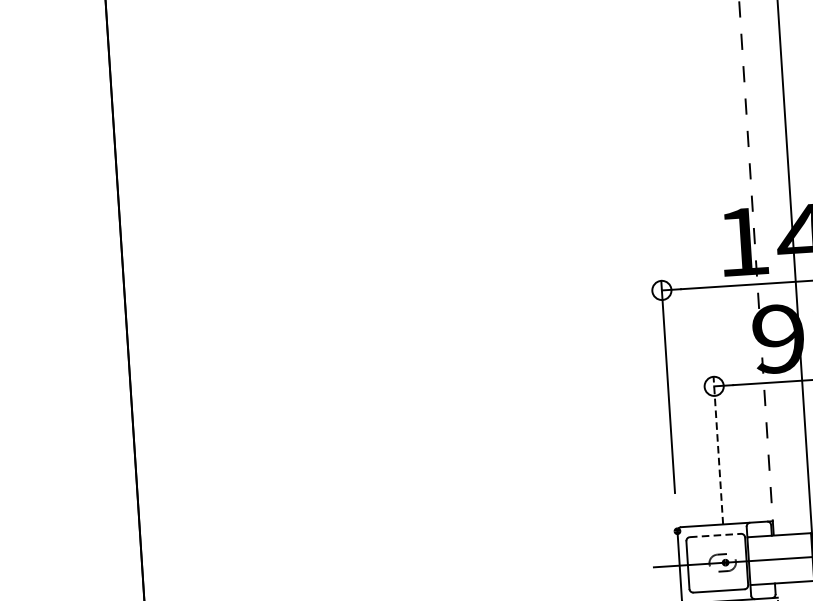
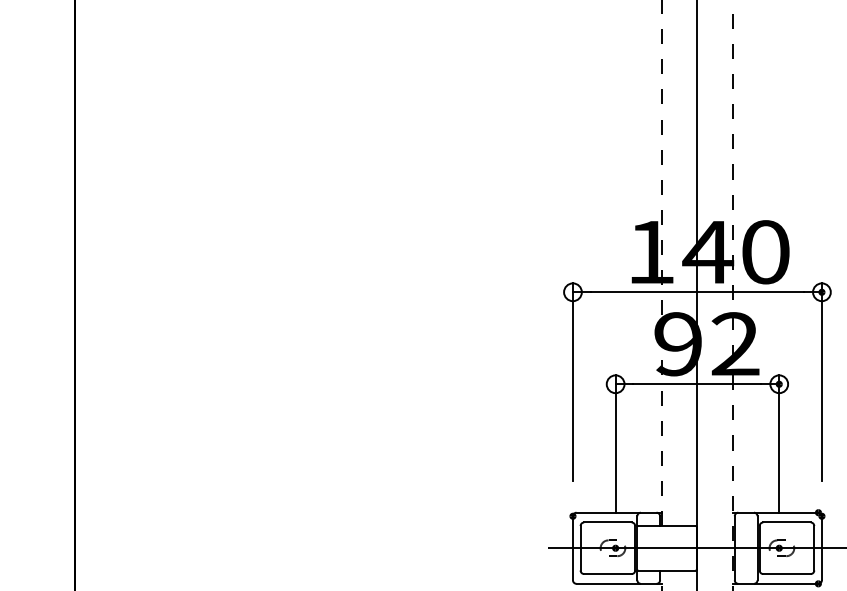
line: (718, 451) -> (615, 444), dashed -> solid
line: (715, 535) -> (607, 522), dashed -> solid

